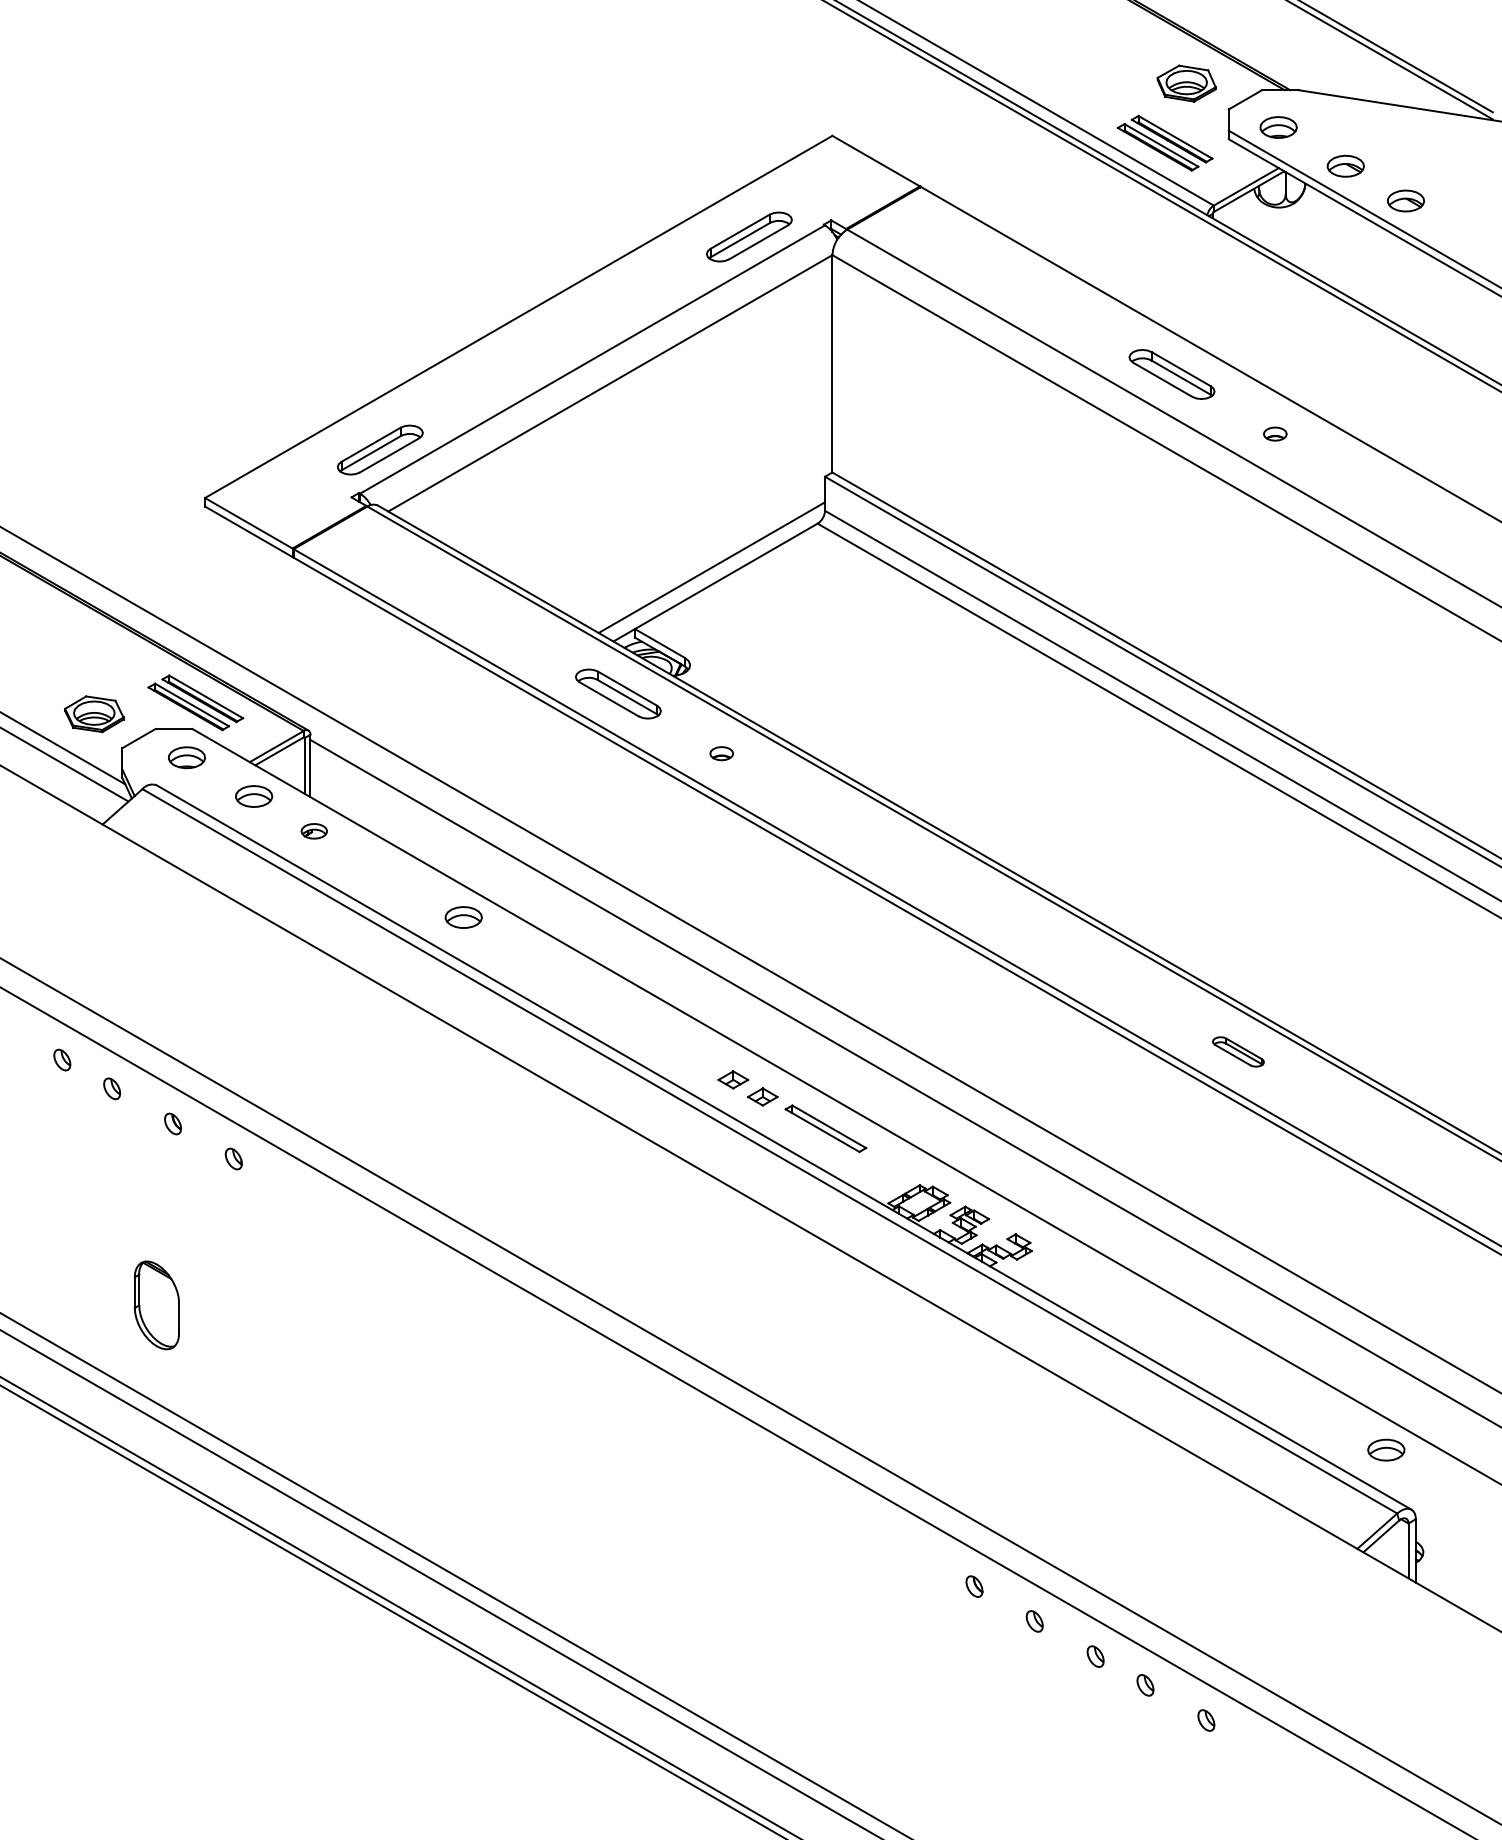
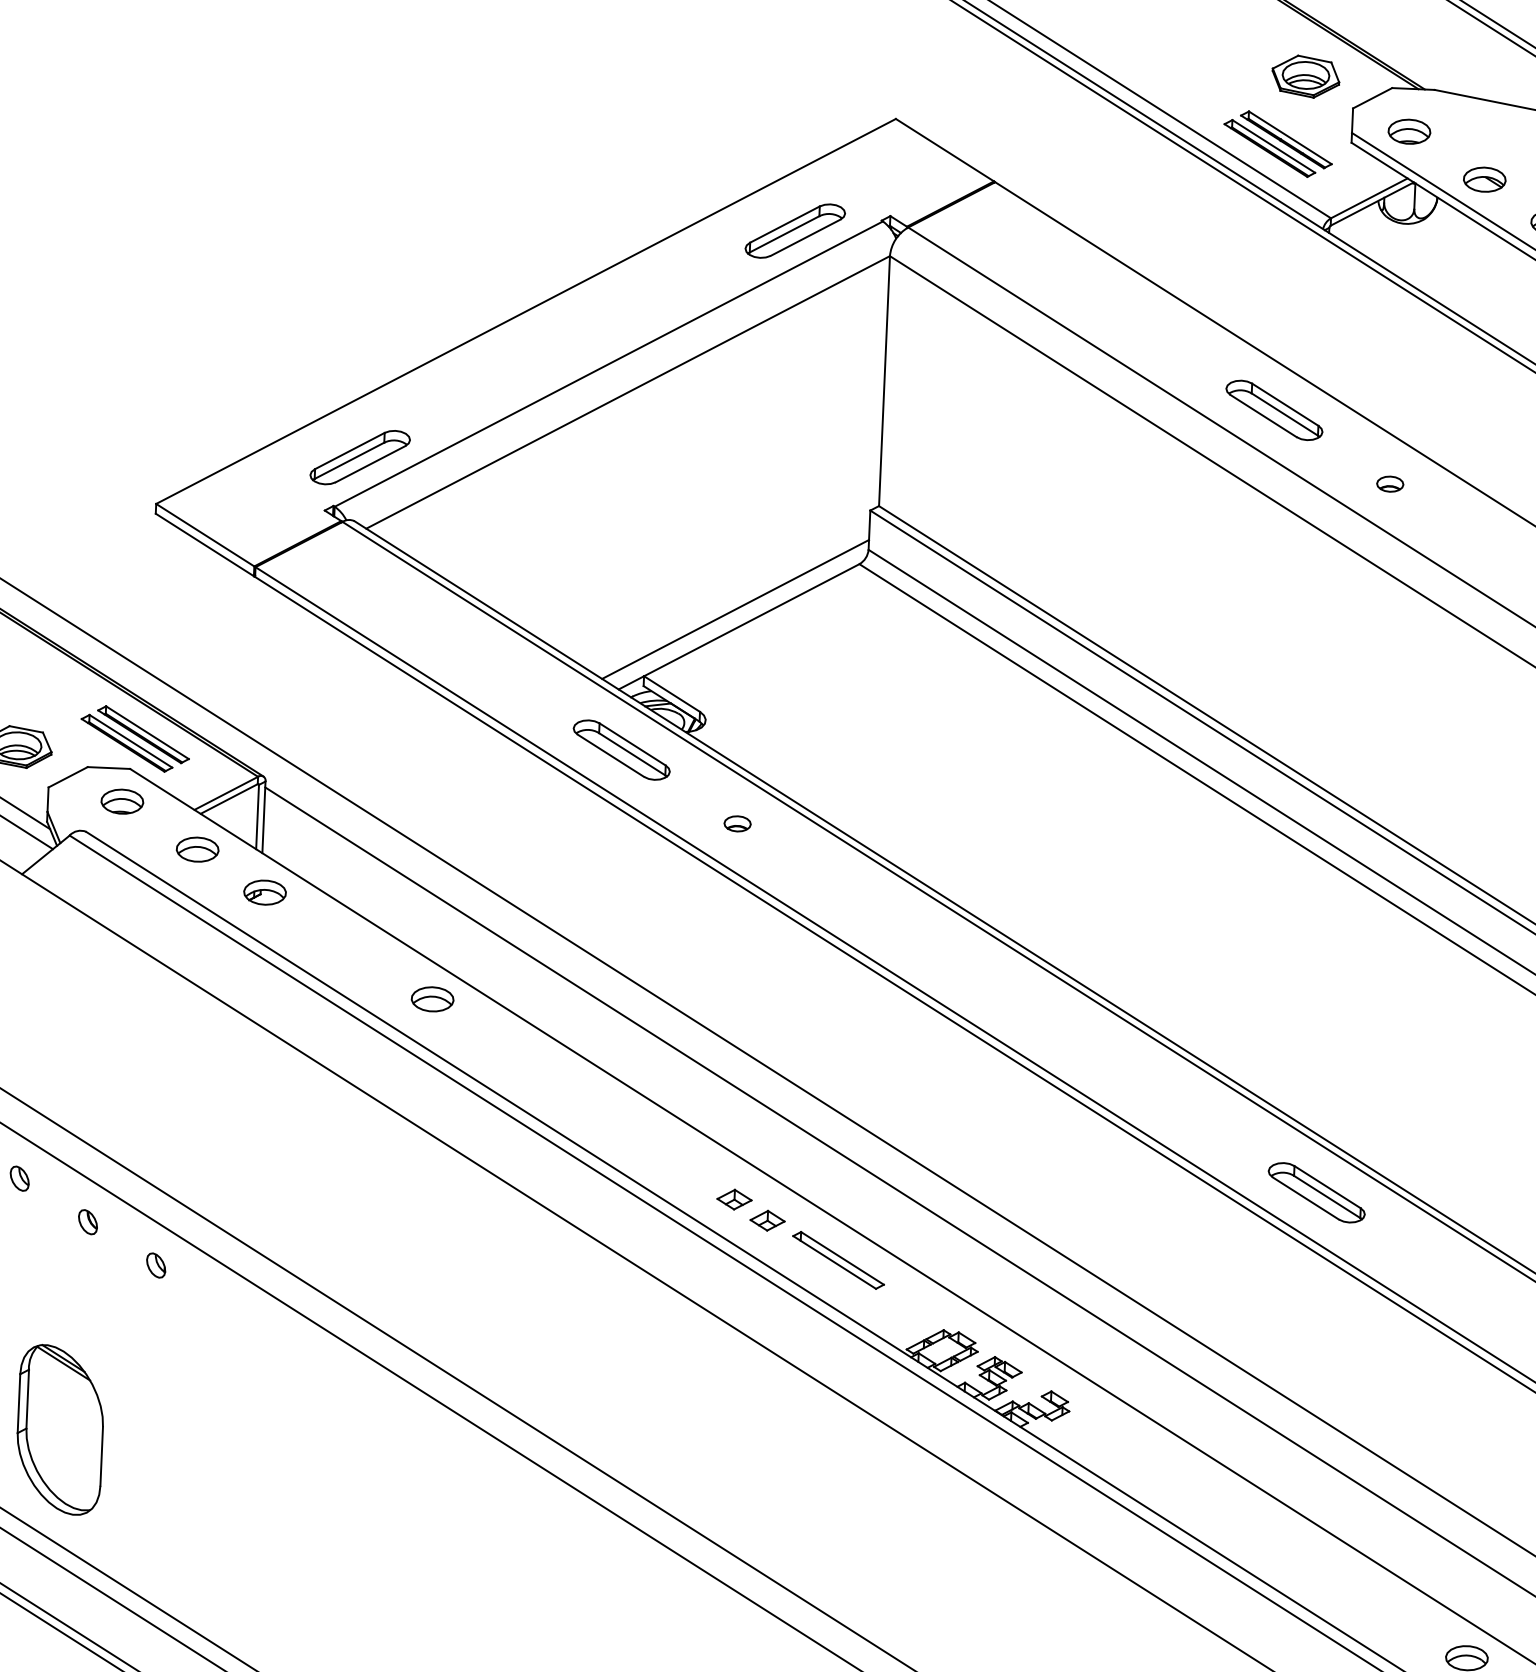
part: (314, 831) -> (265, 892), size x1.43
part: (1238, 1051) -> (1316, 1192), size x1.67
part: (156, 1305) -> (59, 1430), size x1.67

